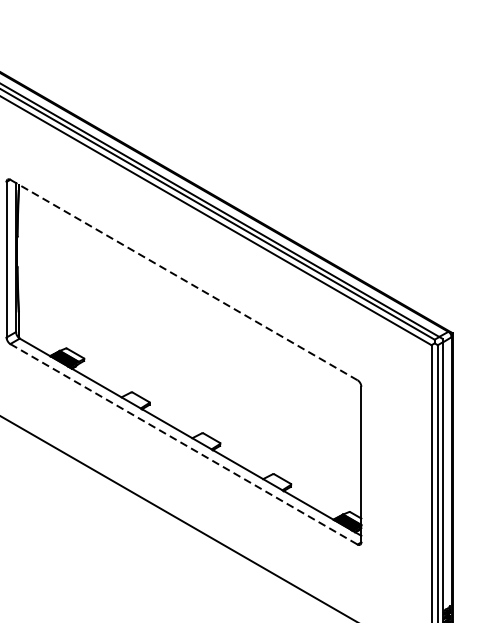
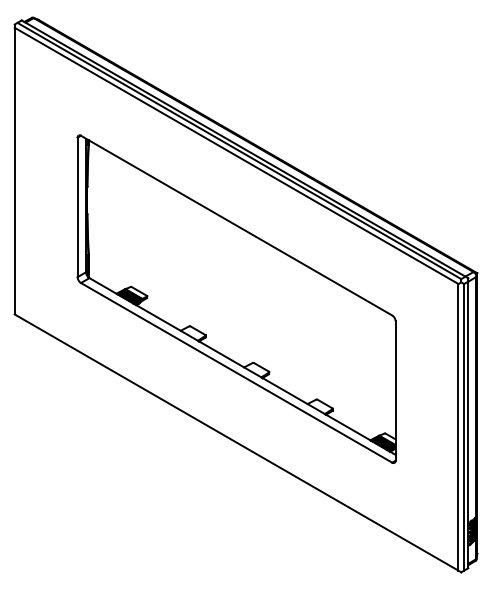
line: (183, 279) -> (236, 225), dashed -> solid
line: (183, 443) -> (236, 372), dashed -> solid

